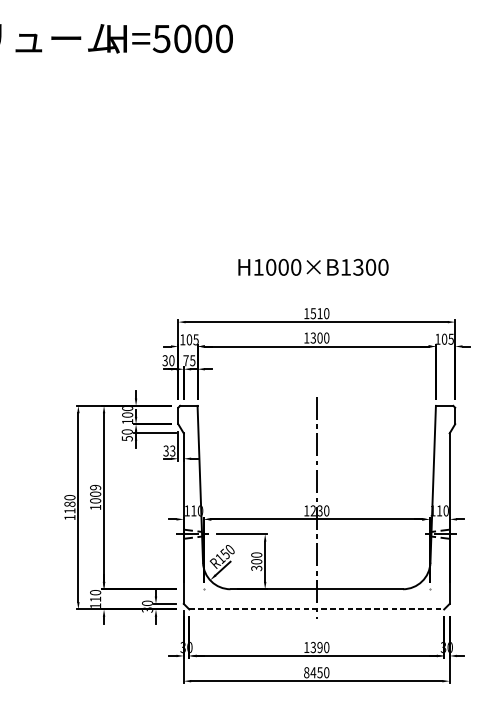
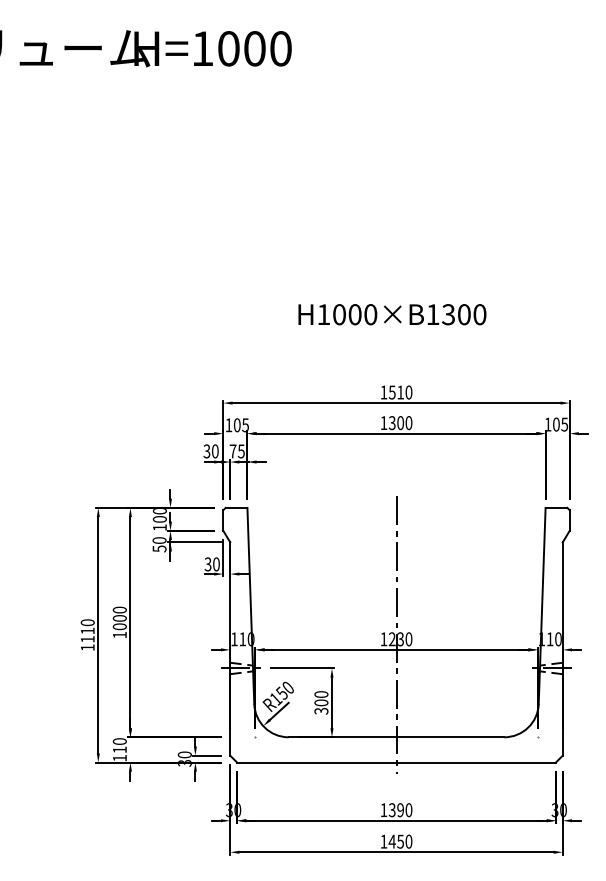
text: (161, 38) -> (202, 48), H=5000 -> H=1000
text: (313, 267) -> (392, 314), moved
text: (172, 451) -> (216, 564), 33 -> 30
text: (95, 487) -> (119, 609), 1009 -> 1000
text: (69, 503) -> (87, 630), 1180 -> 1110
line: (317, 609) -> (397, 762), dashed -> solid
text: (306, 672) -> (383, 841), 8450 -> 1450

